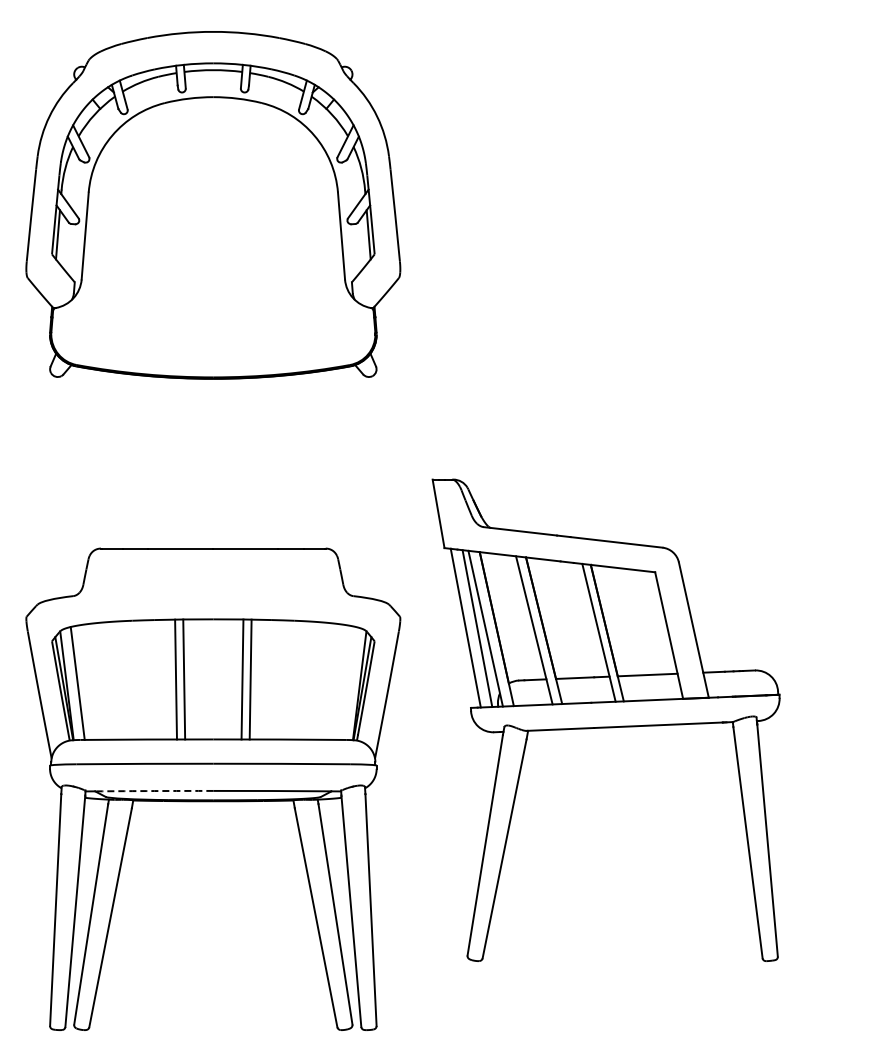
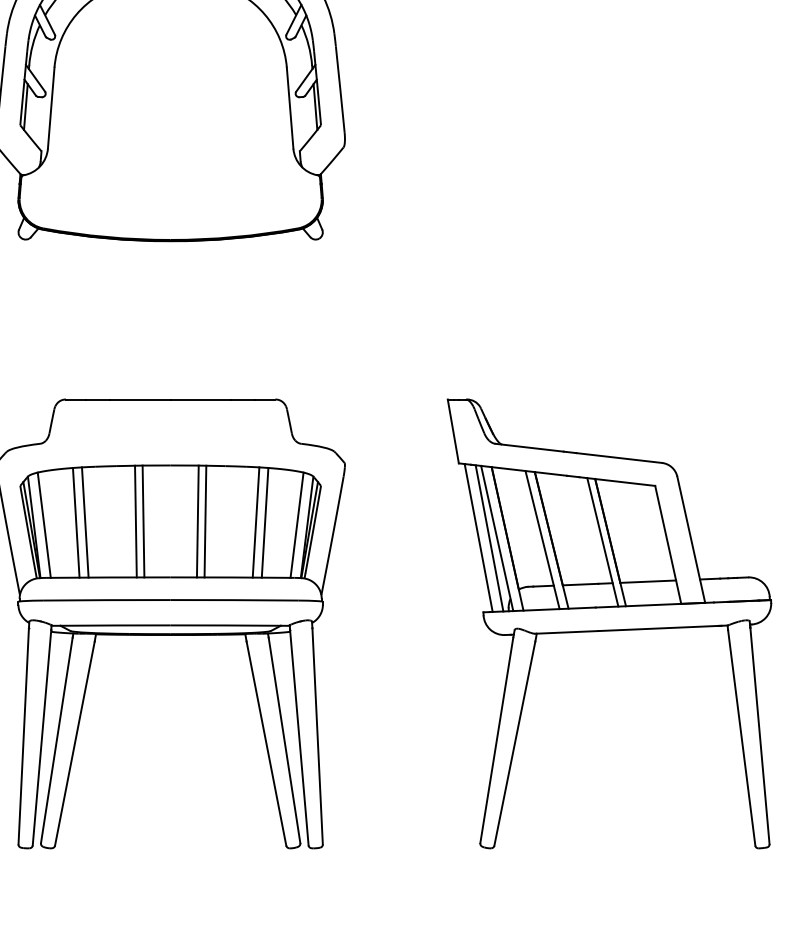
line: (111, 680) -> (75, 522), added
line: (121, 680) -> (85, 522), added
line: (304, 680) -> (255, 522), added
line: (314, 680) -> (264, 522), added
line: (348, 683) -> (296, 525), added
part: (605, 719) -> (608, 623), moved
arc: (154, 791) -> (115, 625), dashed -> solid

